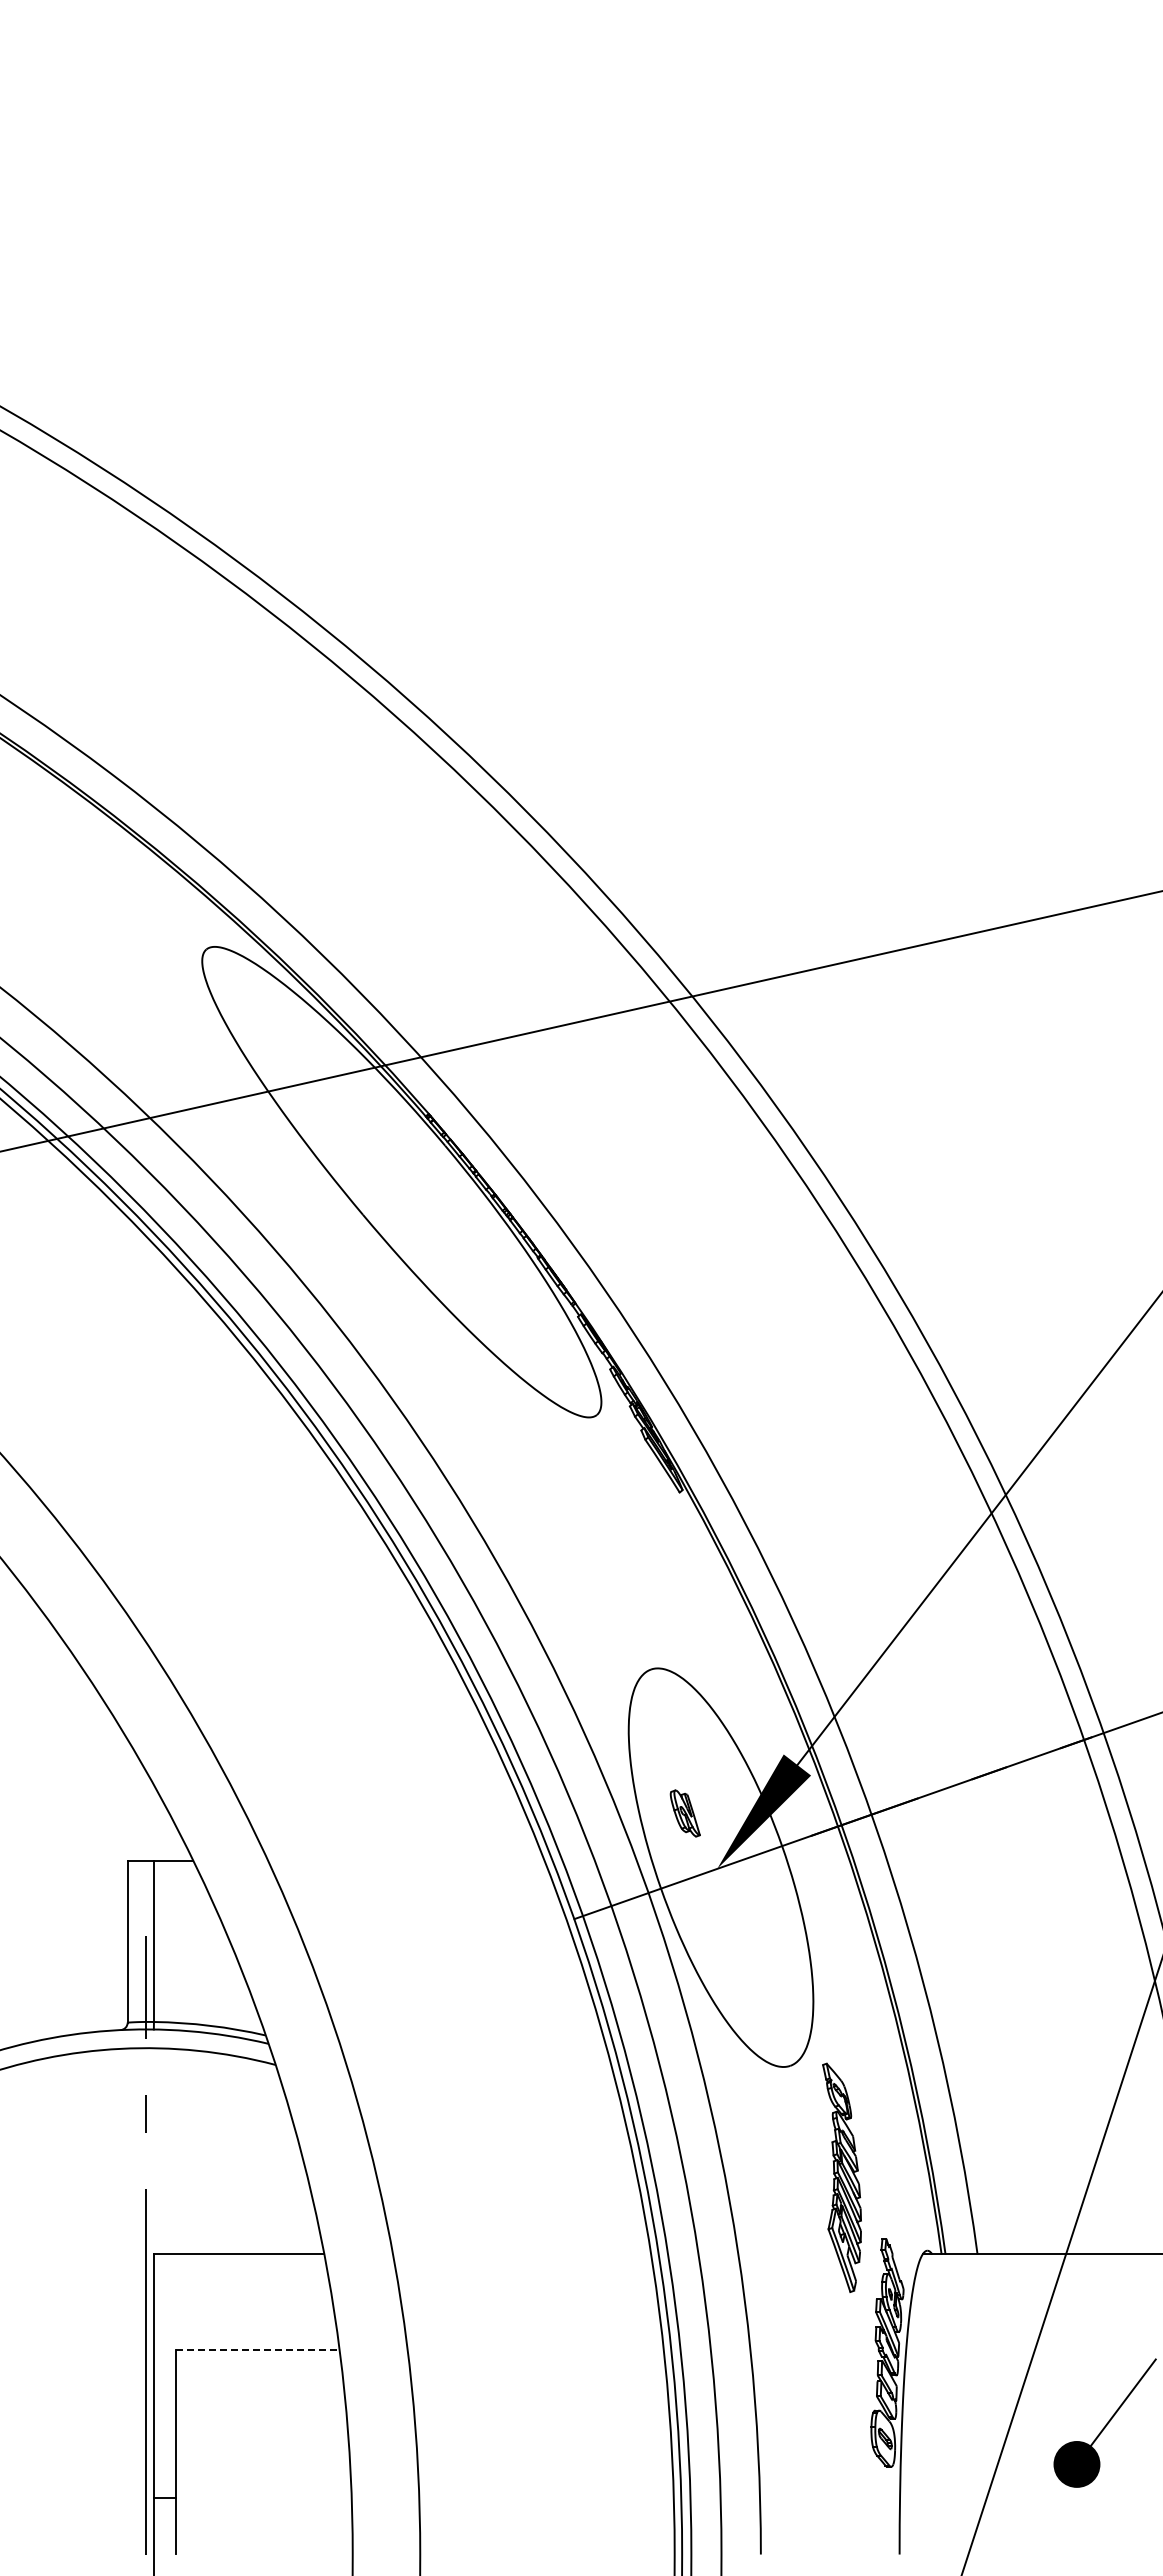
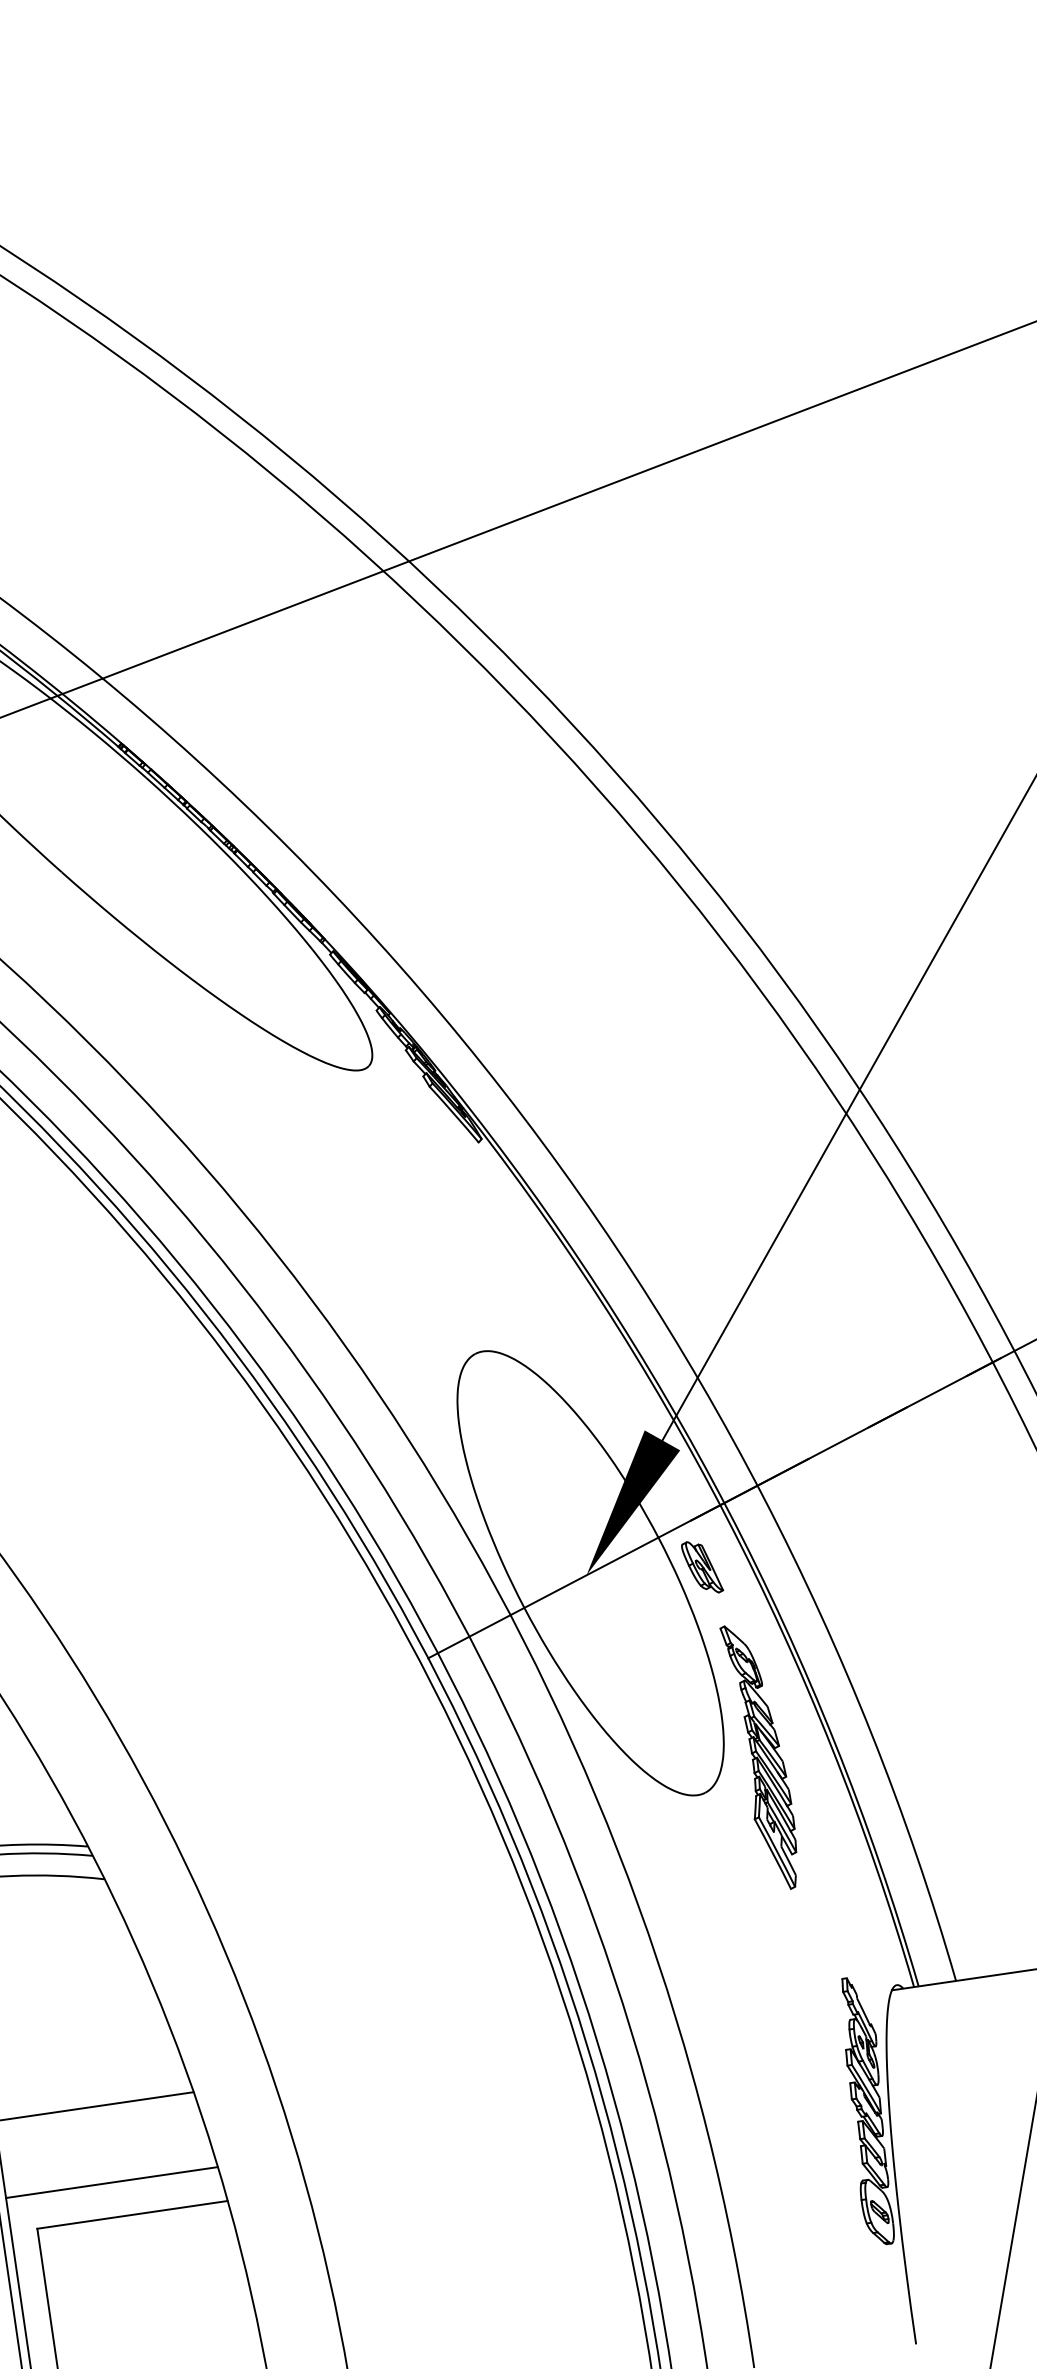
part: (684, 1813) -> (701, 1567), moved
part: (841, 2177) -> (761, 1756), moved
line: (244, 2320) -> (111, 2182), added
line: (257, 2349) -> (131, 2214), dashed -> solid

